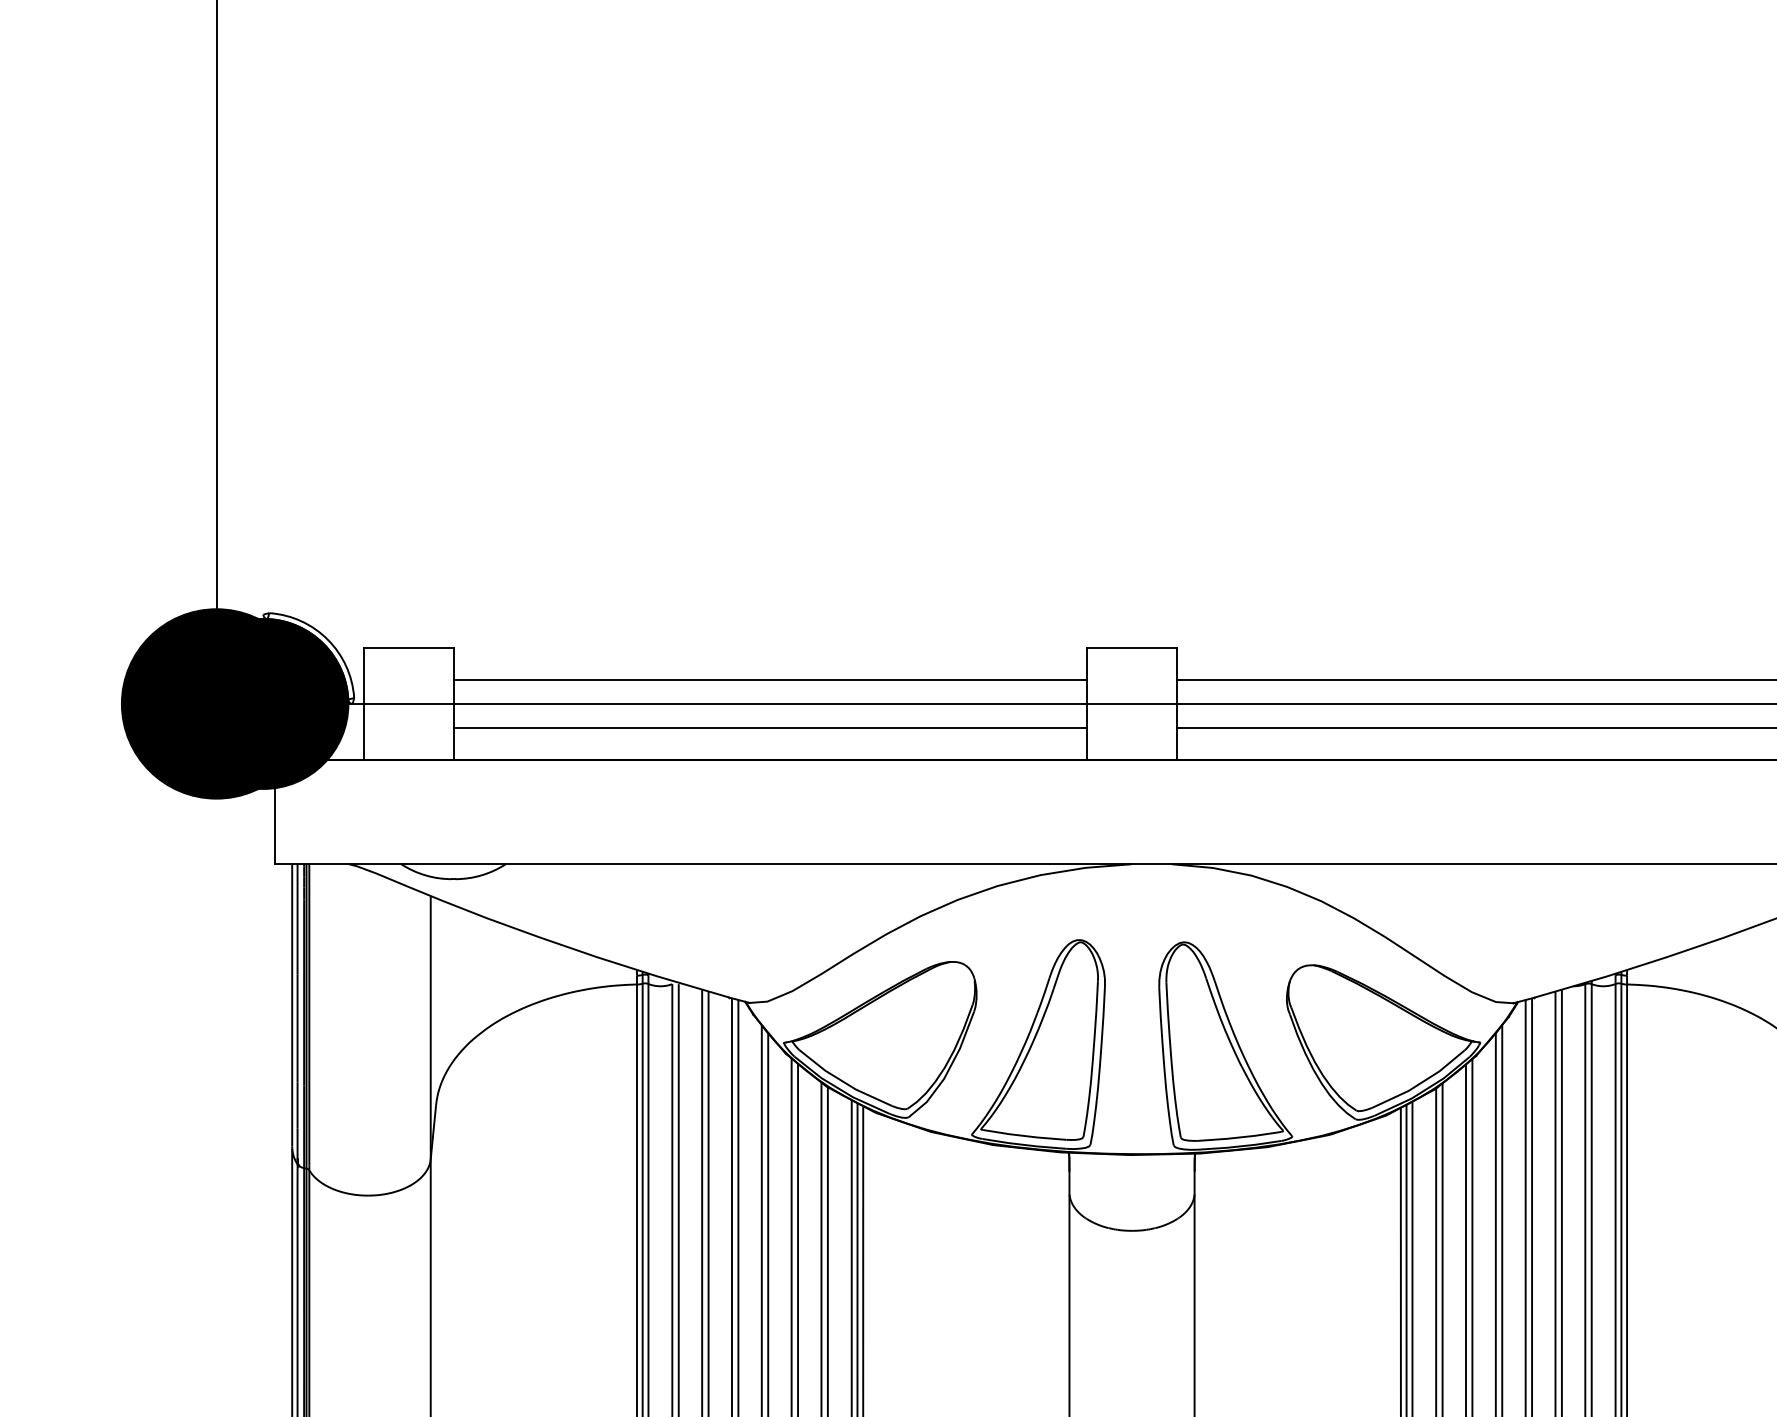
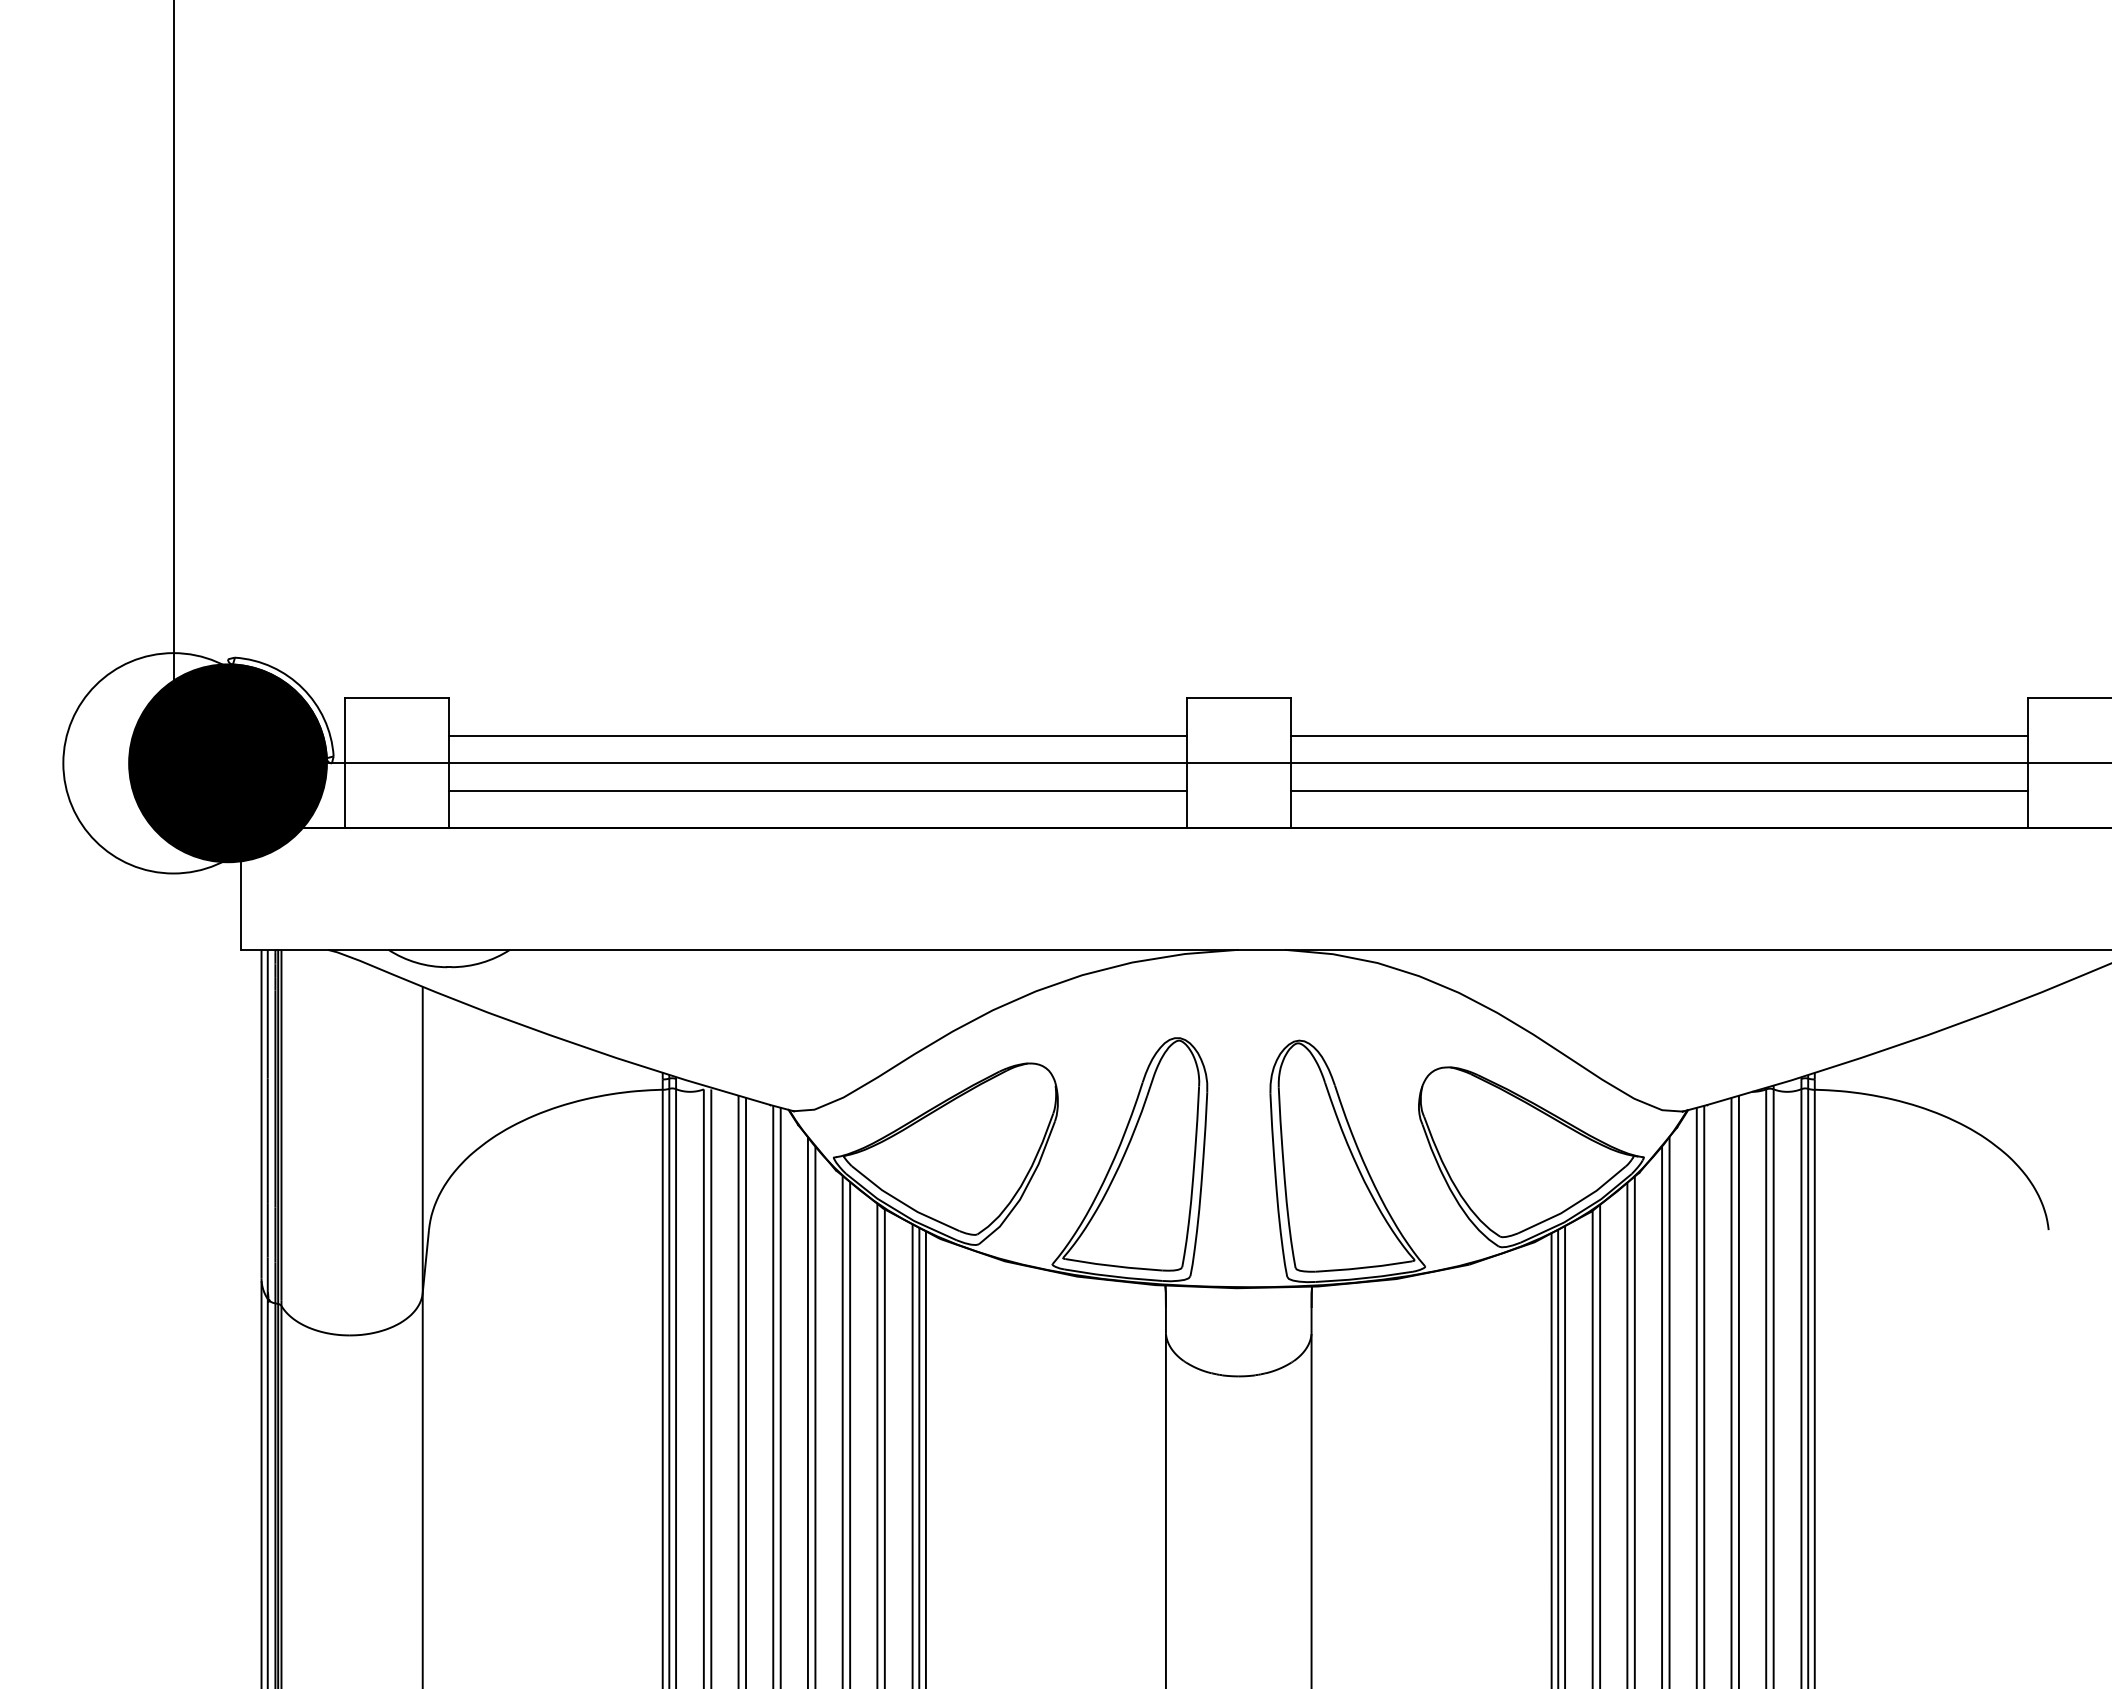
fill: (216, 704) -> (173, 763), removed

